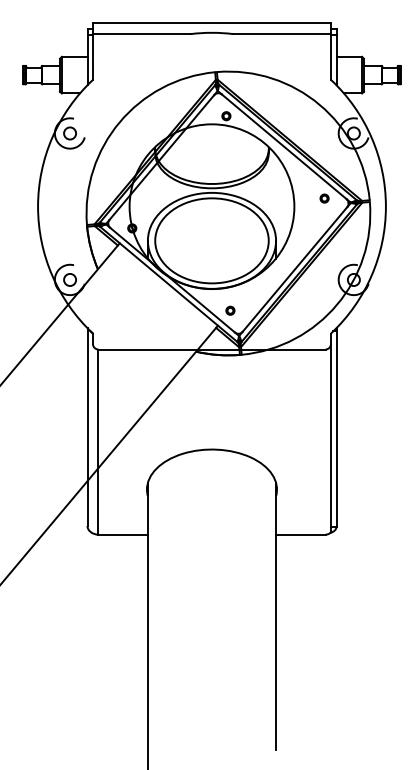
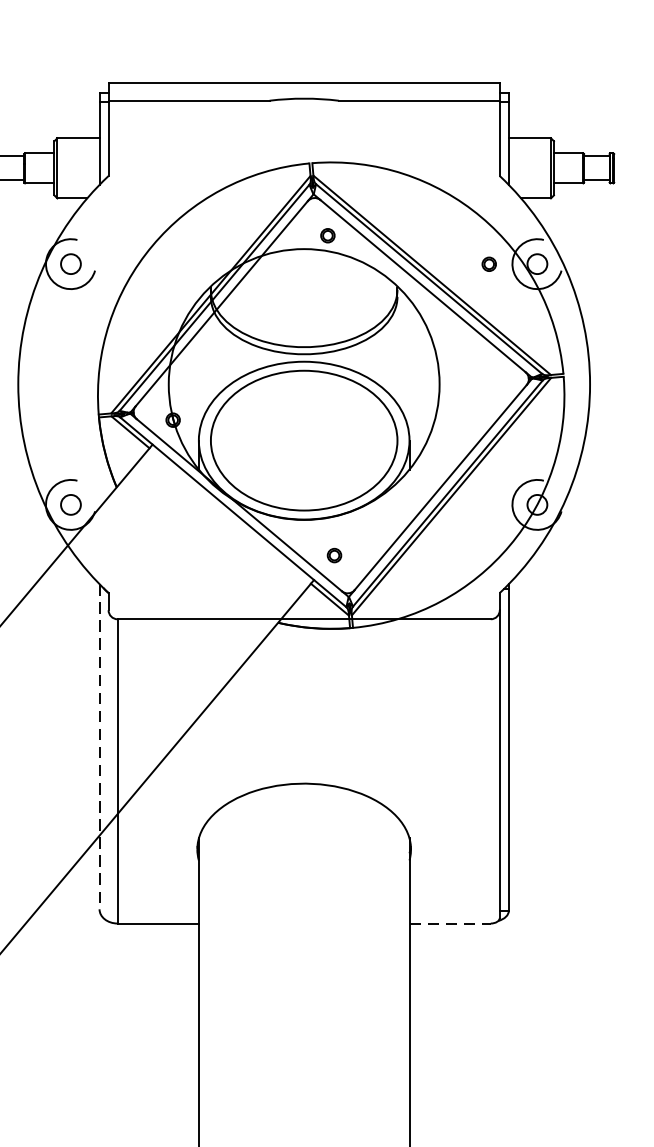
part: (324, 198) -> (489, 264), moved
line: (87, 427) -> (99, 747), solid -> dashed
line: (300, 534) -> (449, 923), solid -> dashed

